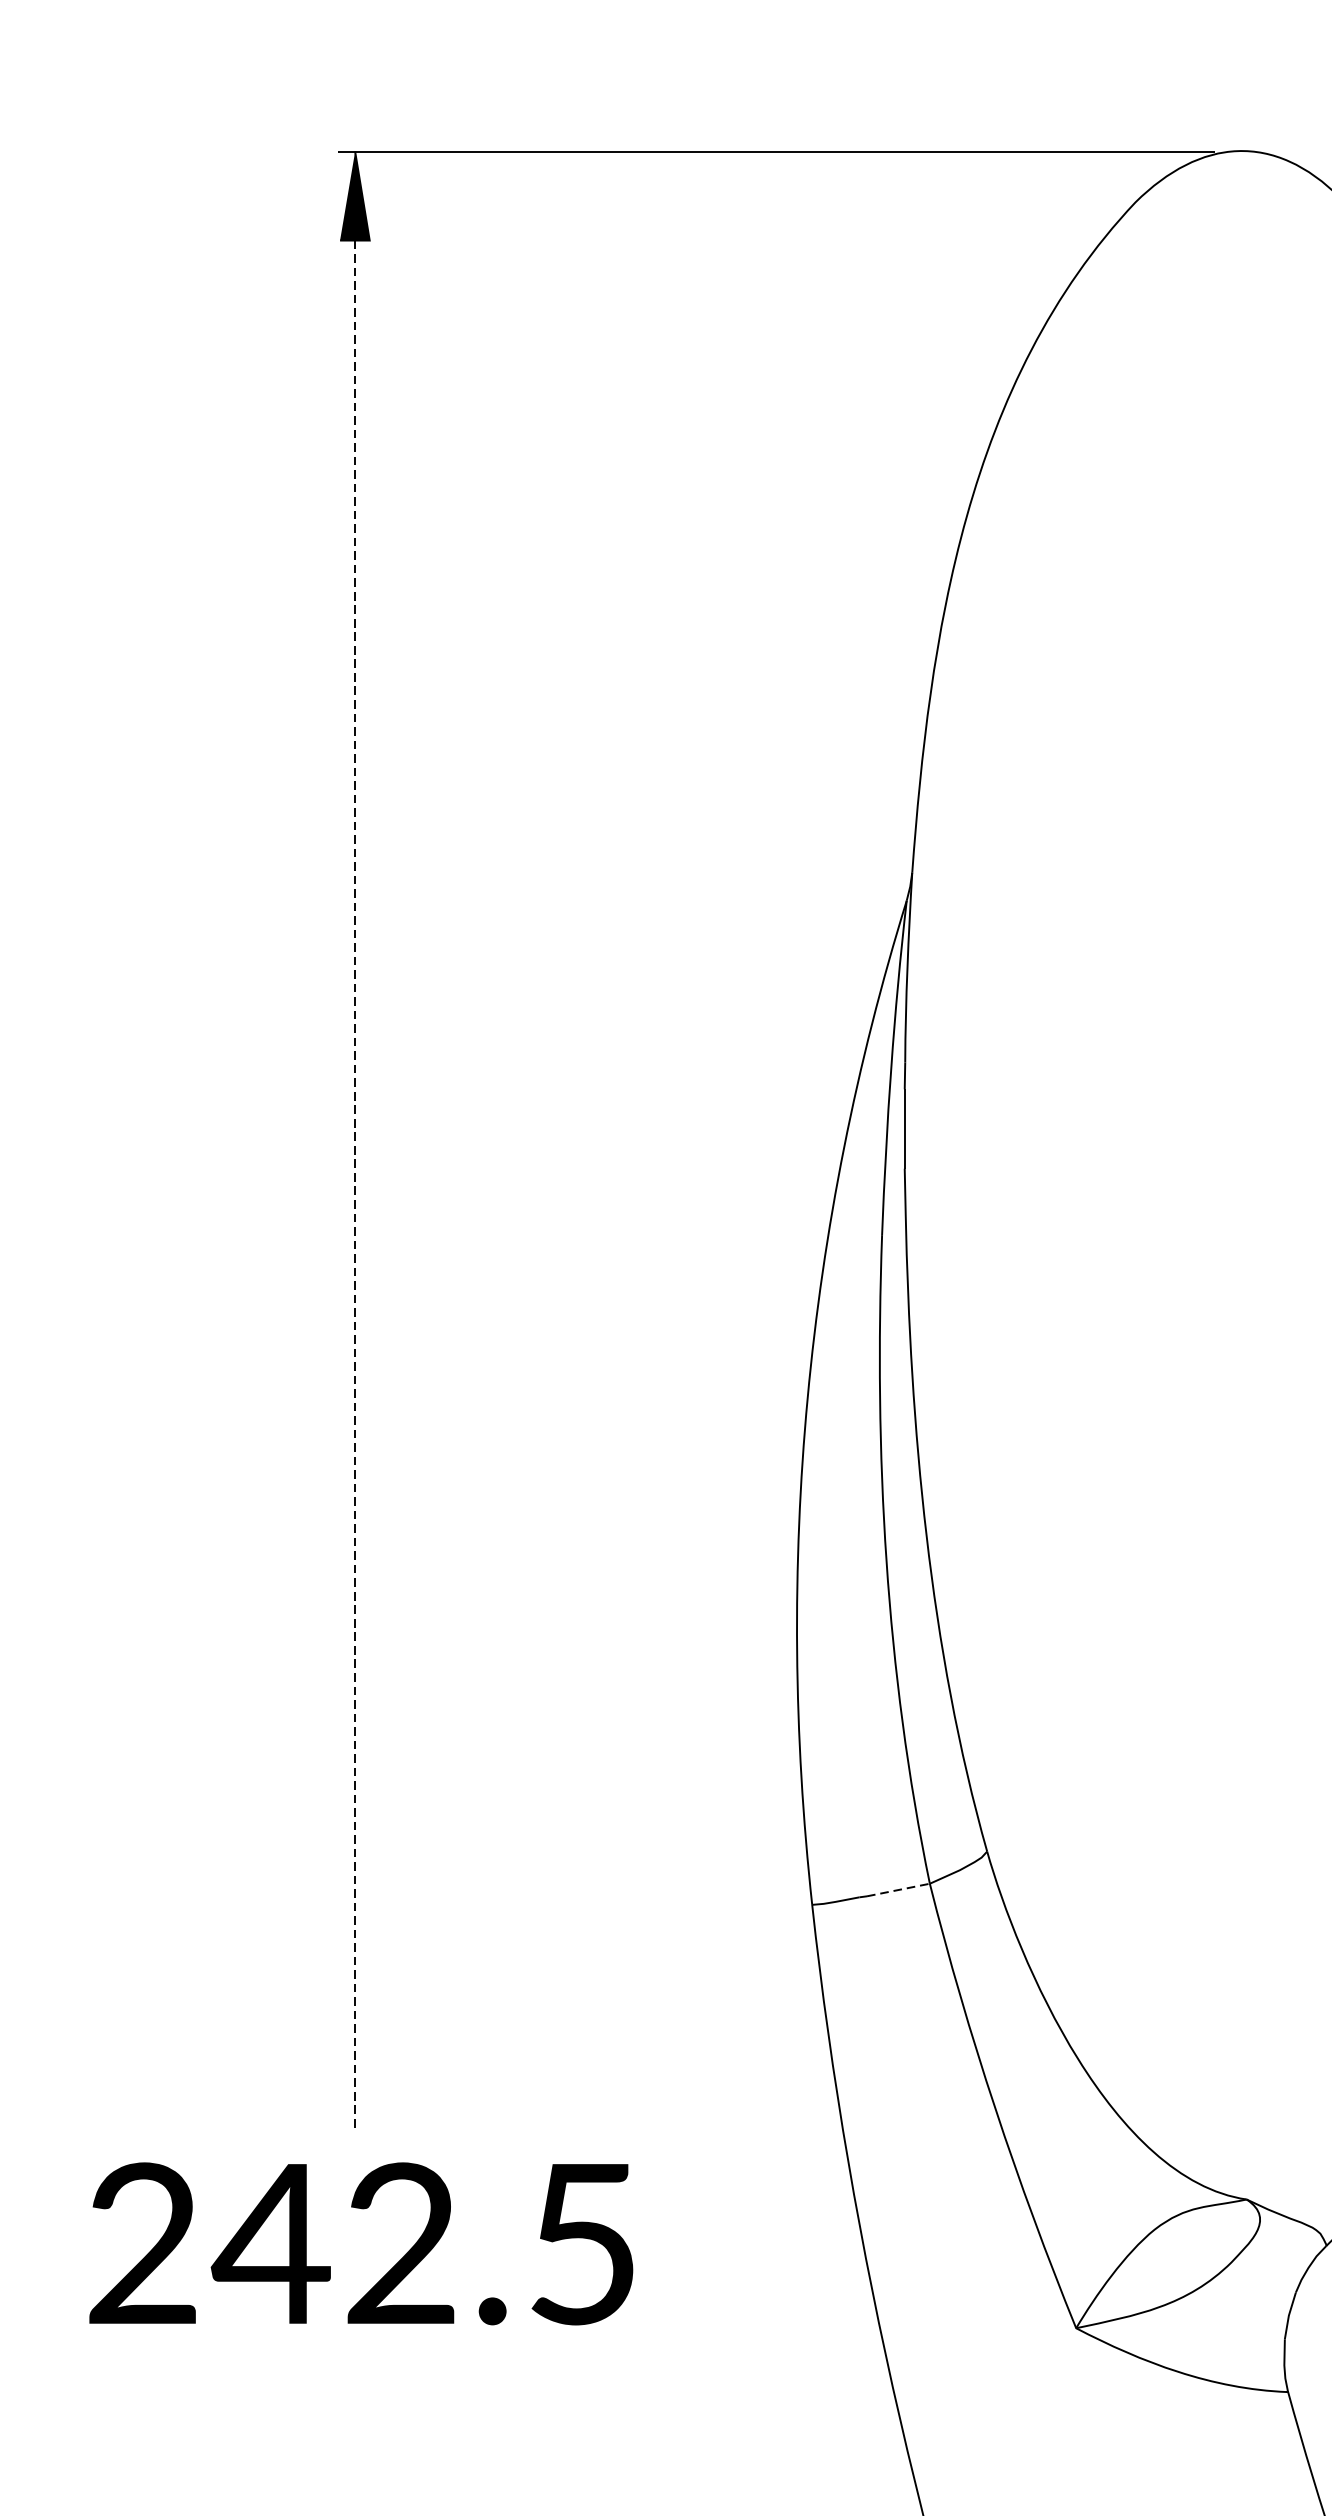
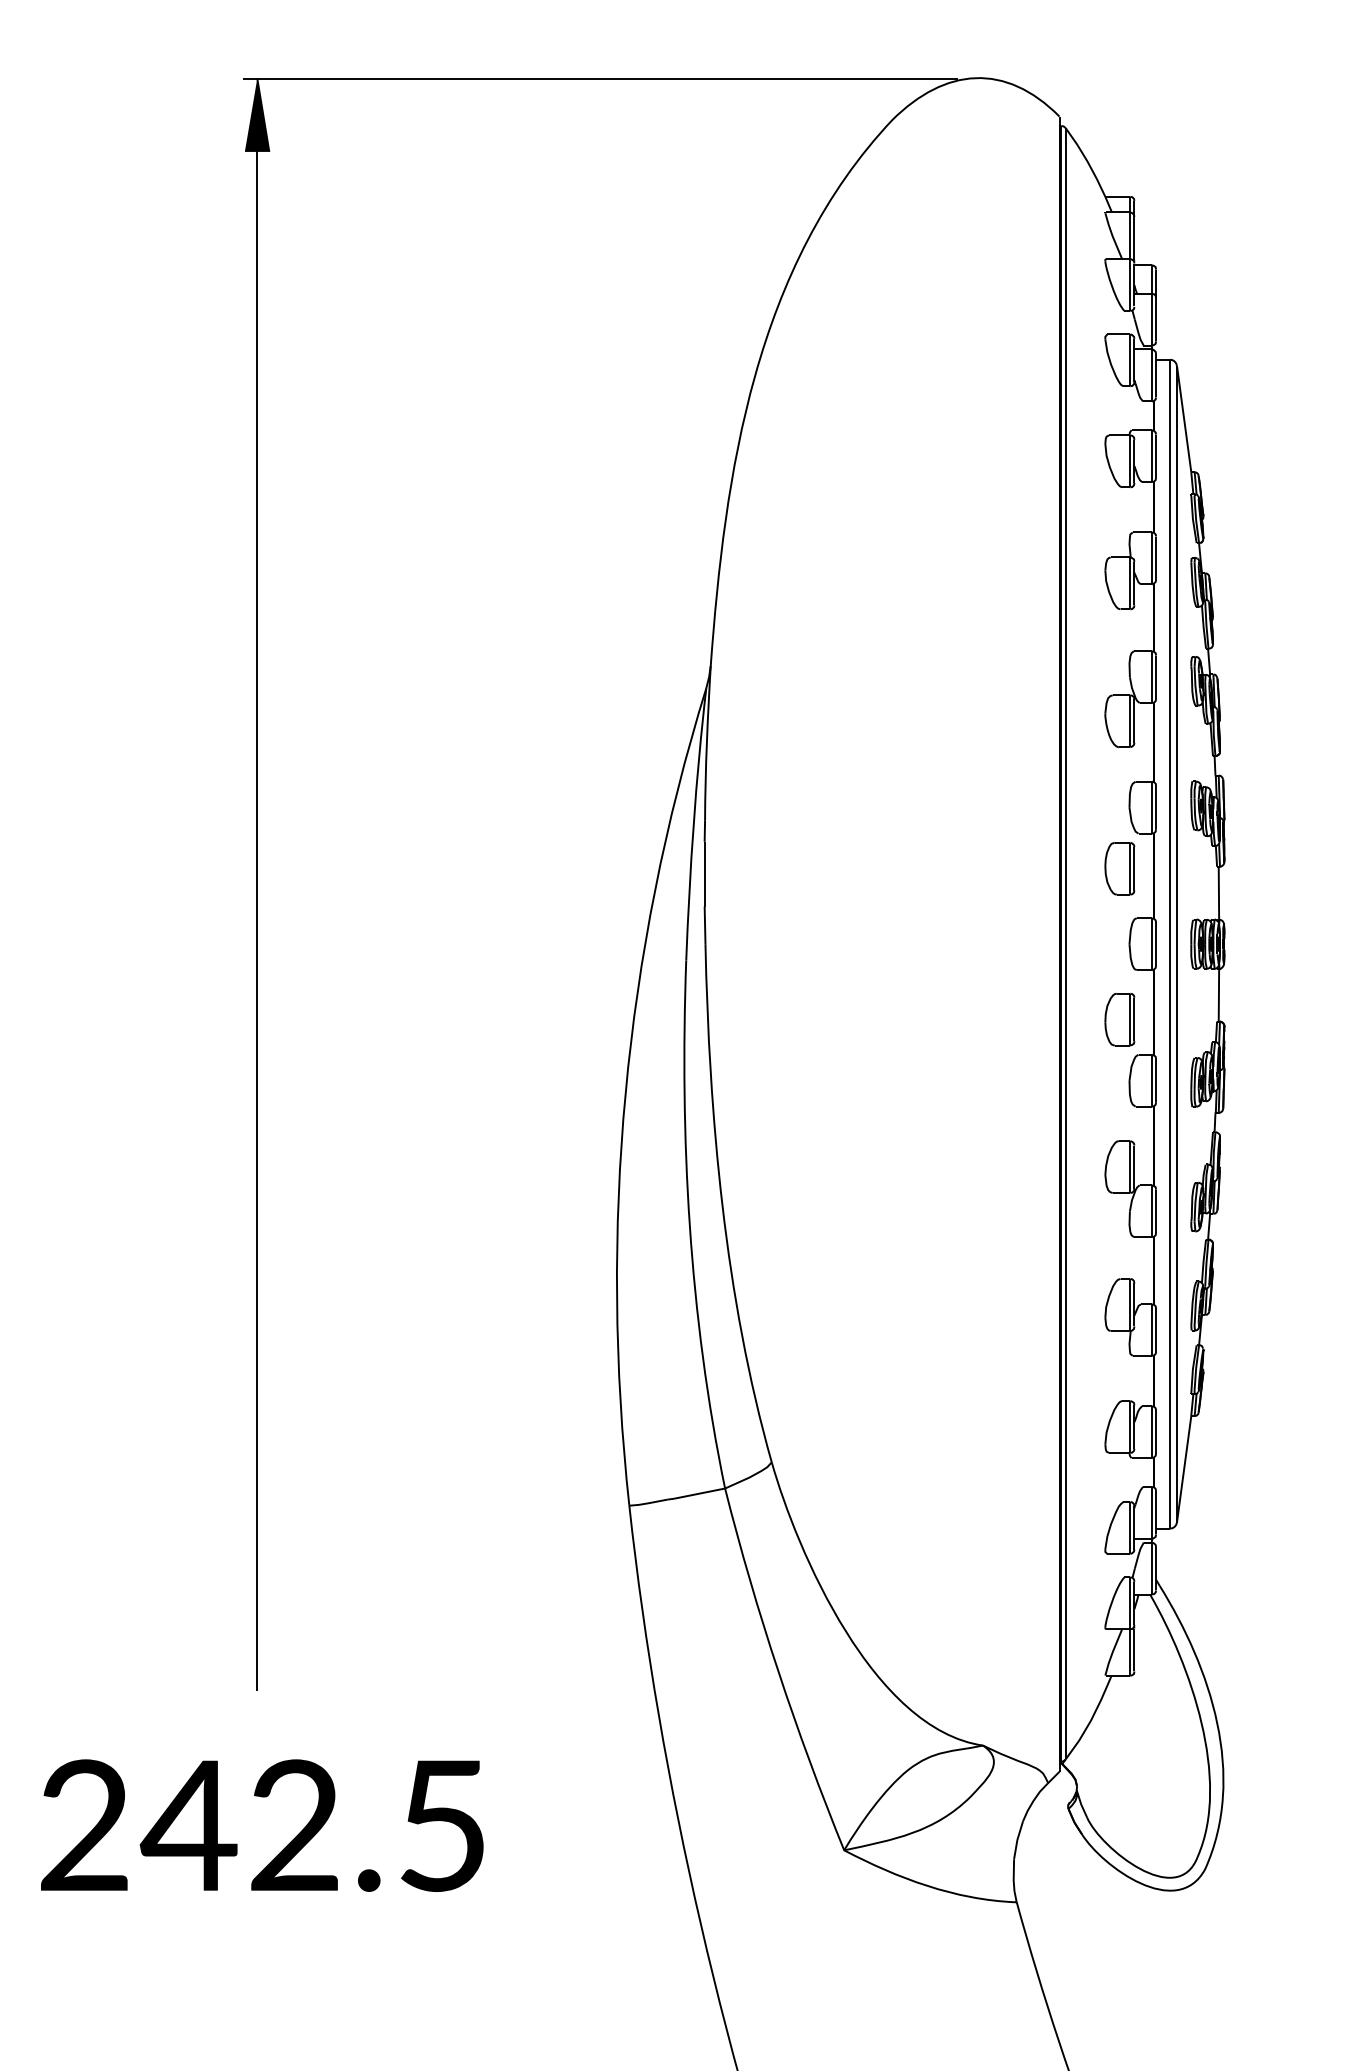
line: (355, 1185) -> (257, 920), dashed -> solid
line: (899, 1889) -> (700, 1493), dashed -> solid
text: (361, 2243) -> (262, 1825), moved

